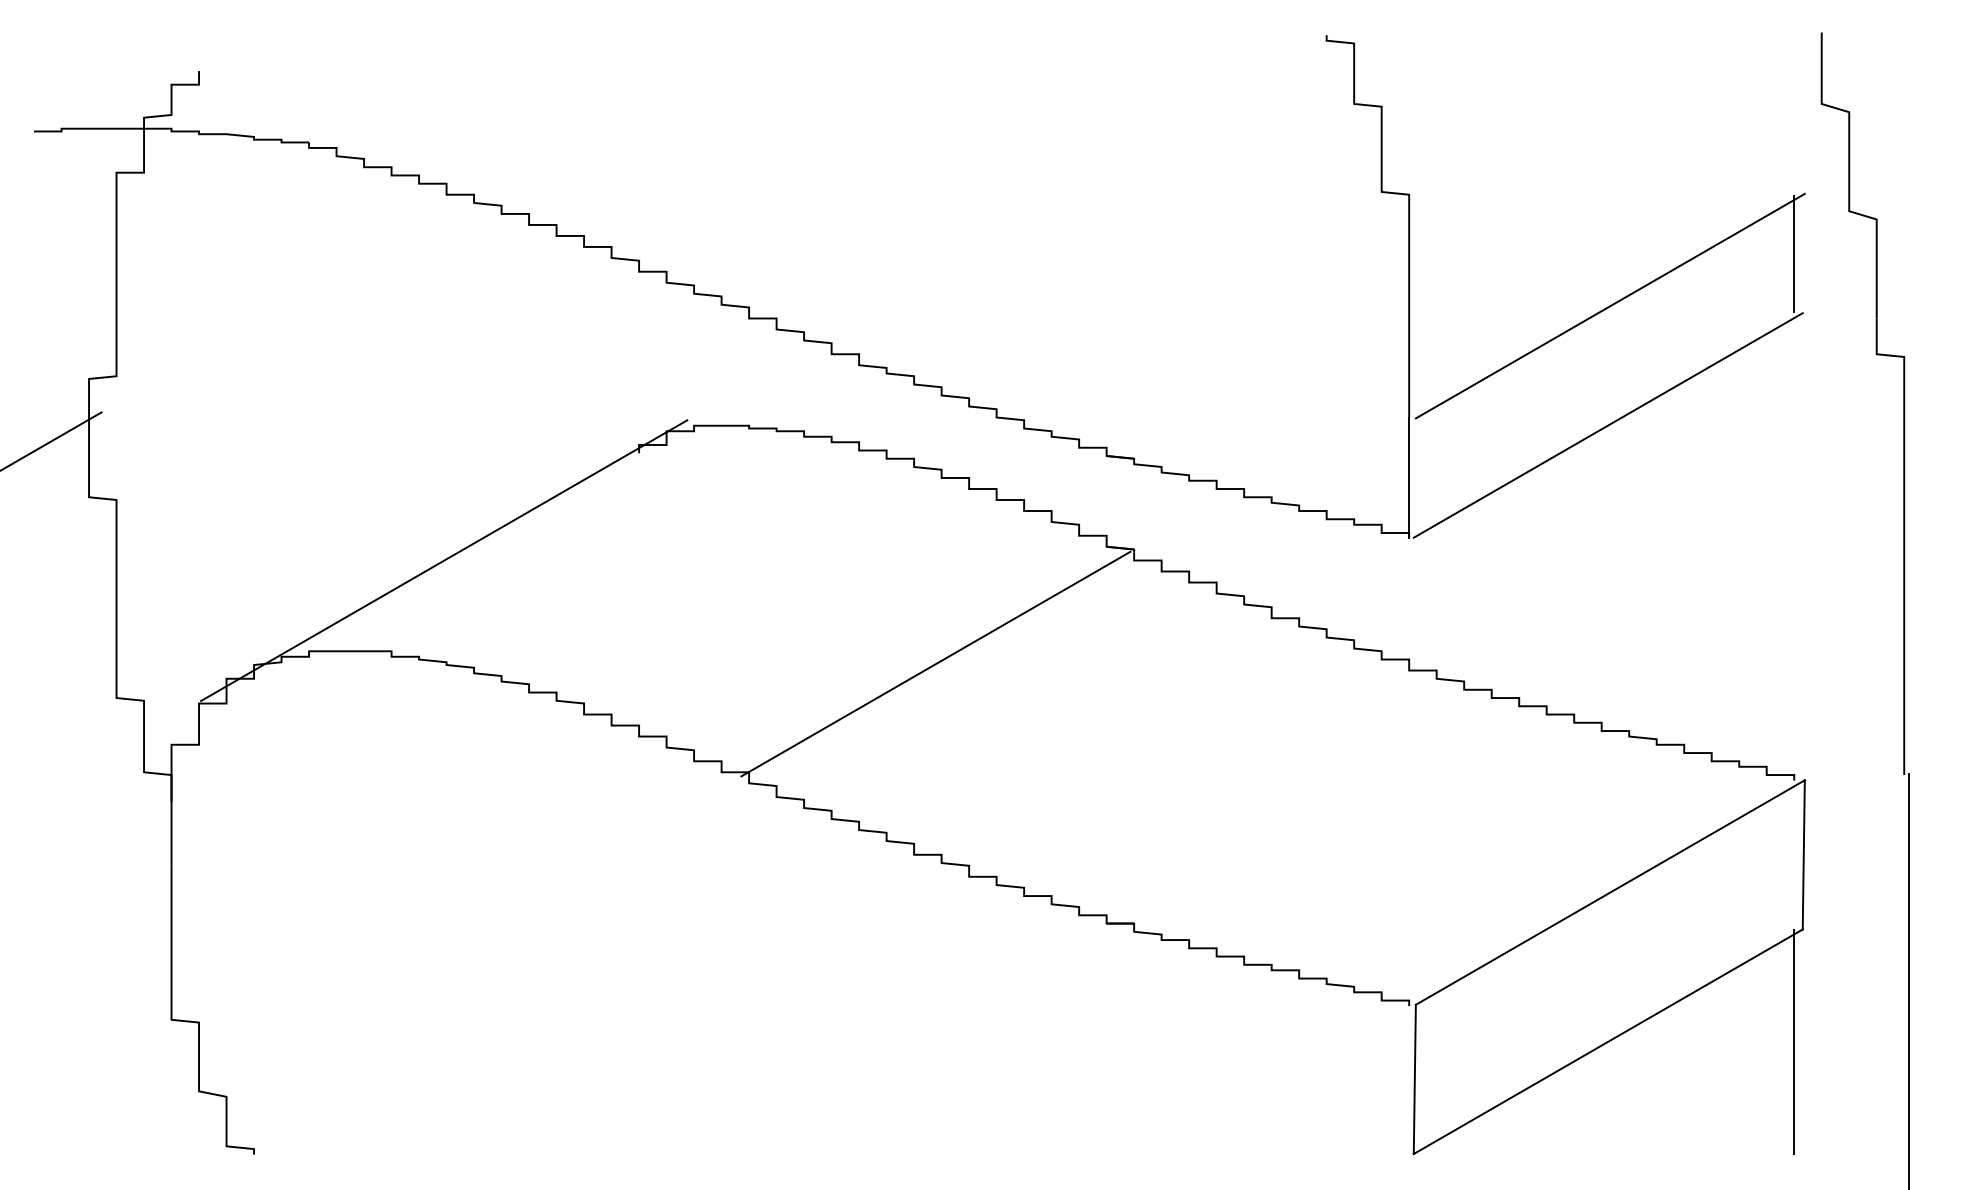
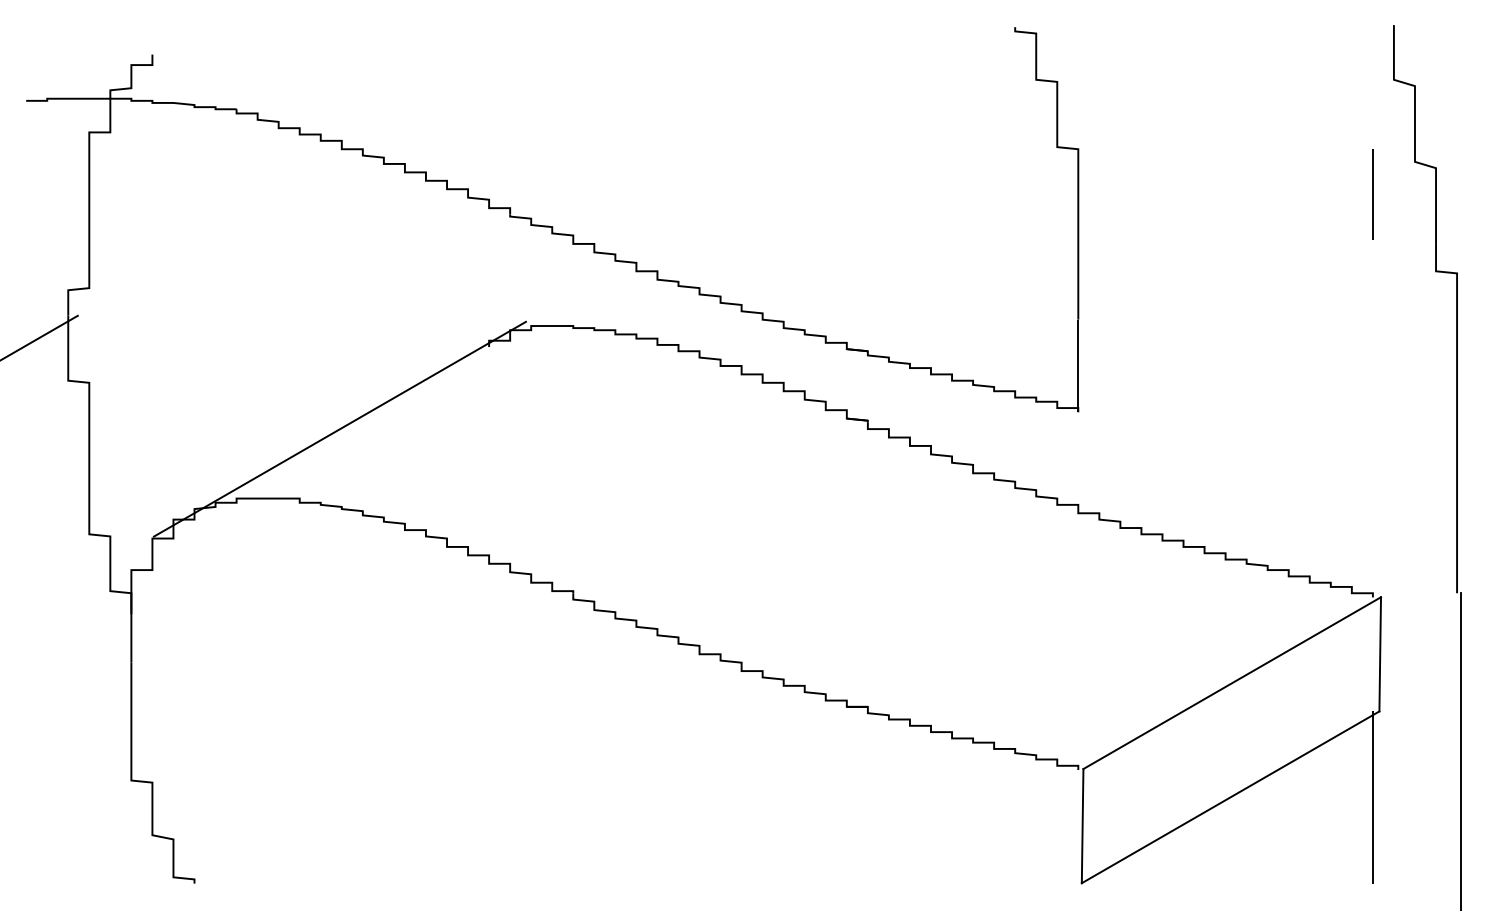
line: (1609, 305) -> (1231, 234), removed
line: (1607, 425) -> (1230, 325), removed
line: (935, 663) -> (715, 507), removed

